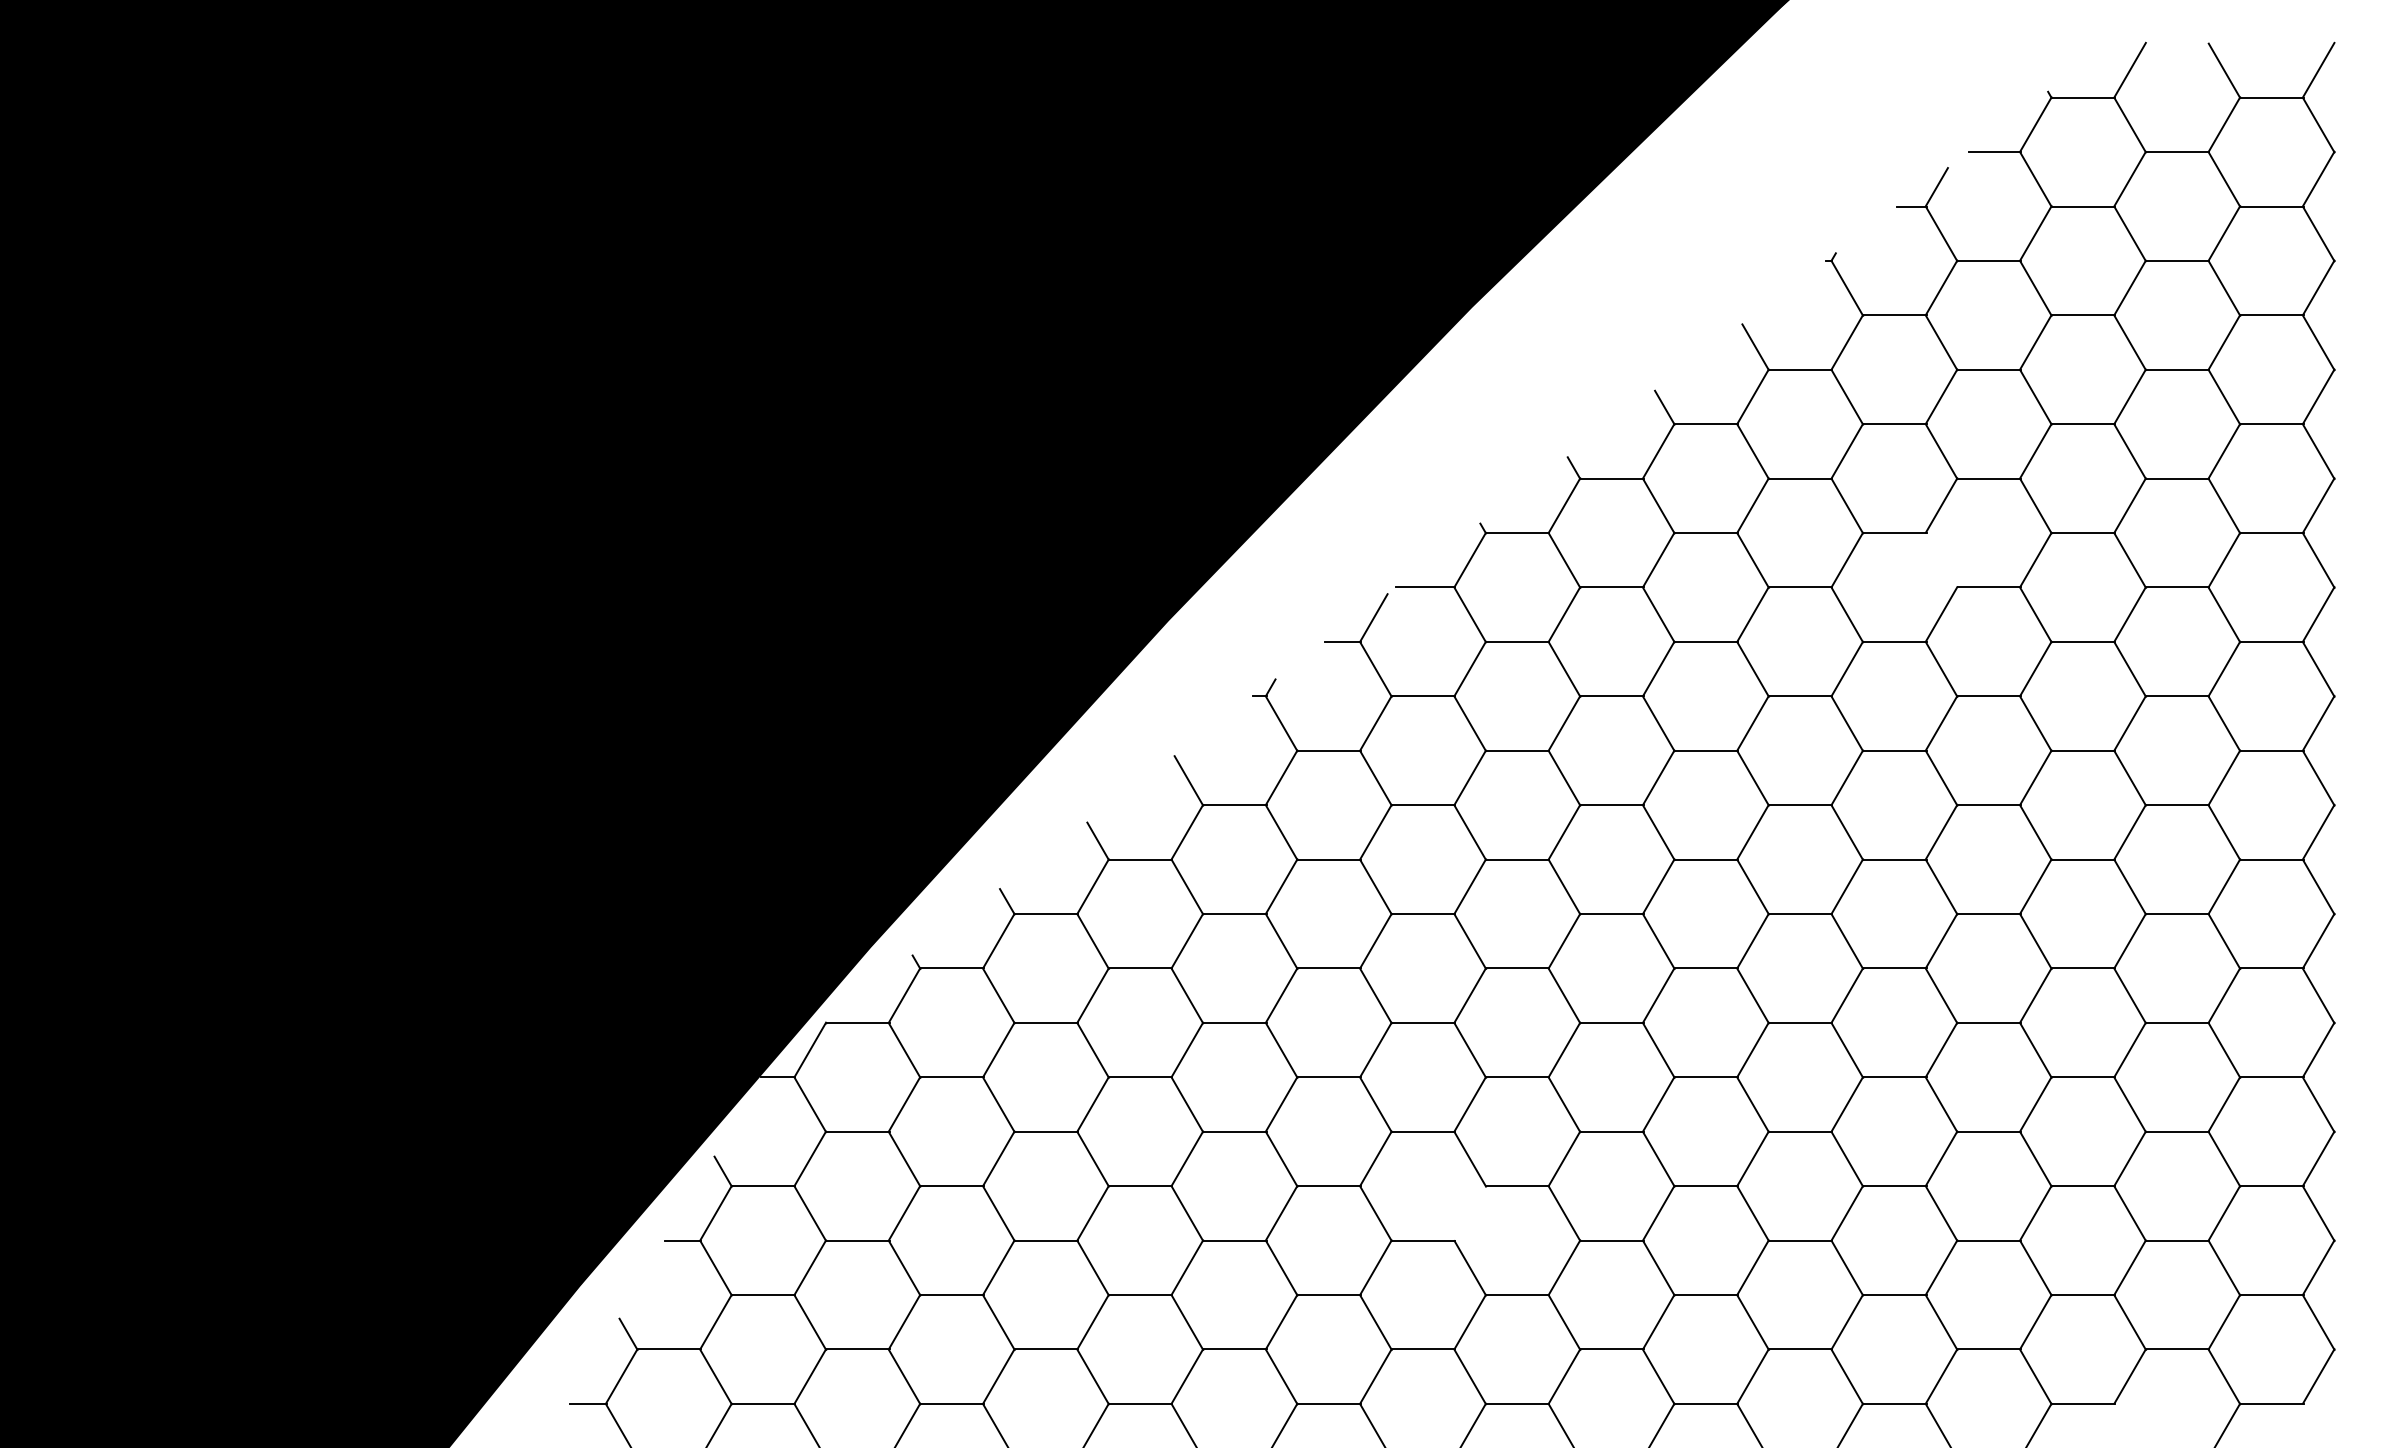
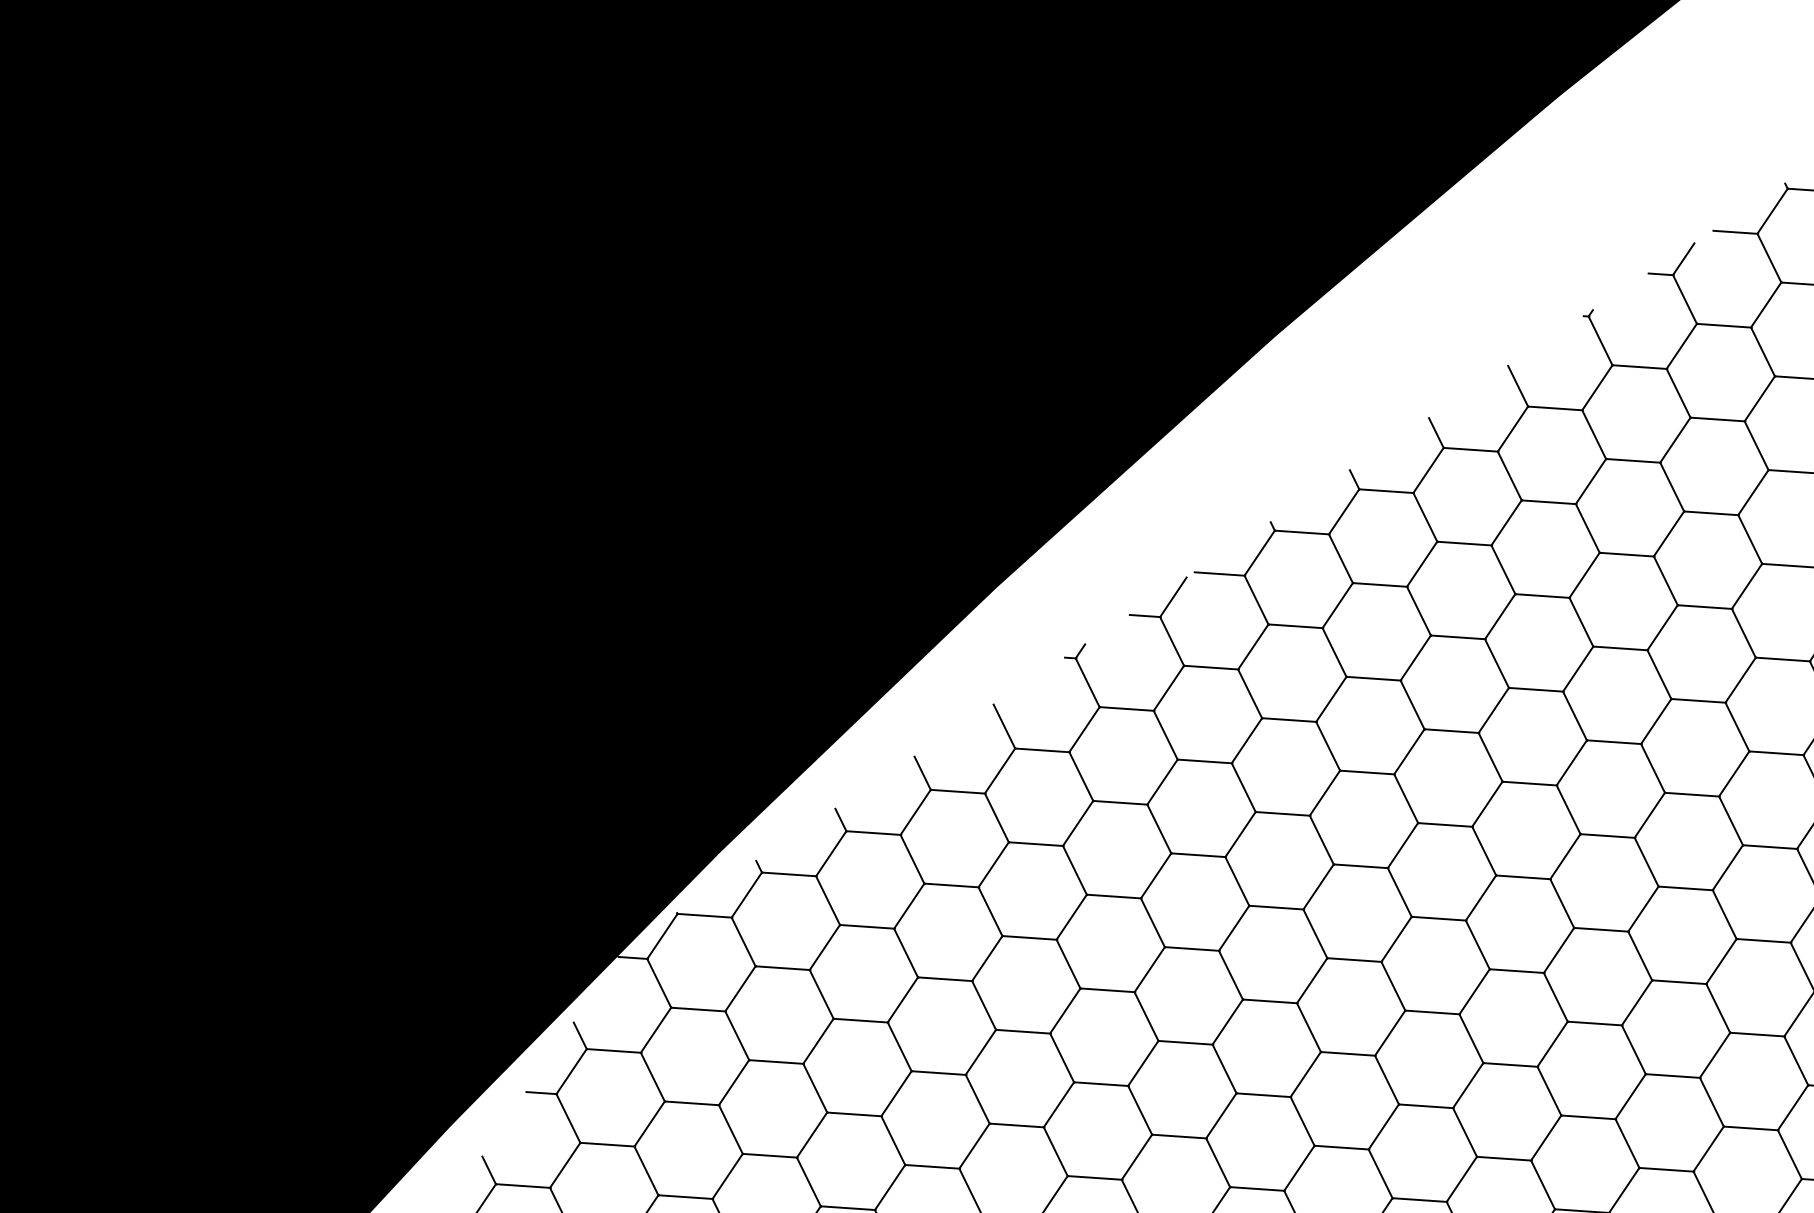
line: (1941, 560) -> (1665, 581), added
line: (1469, 1212) -> (1220, 1115), added

